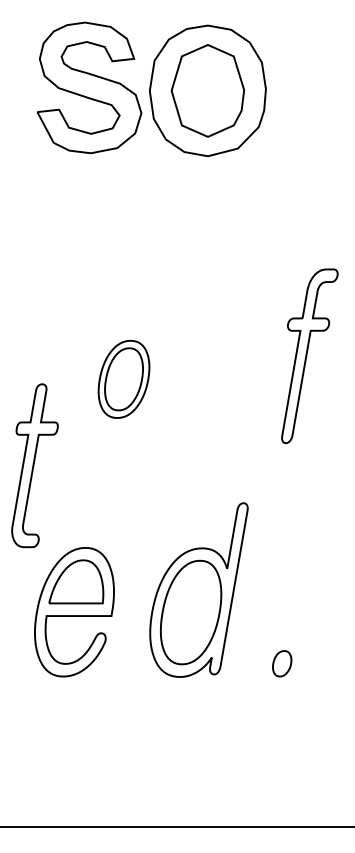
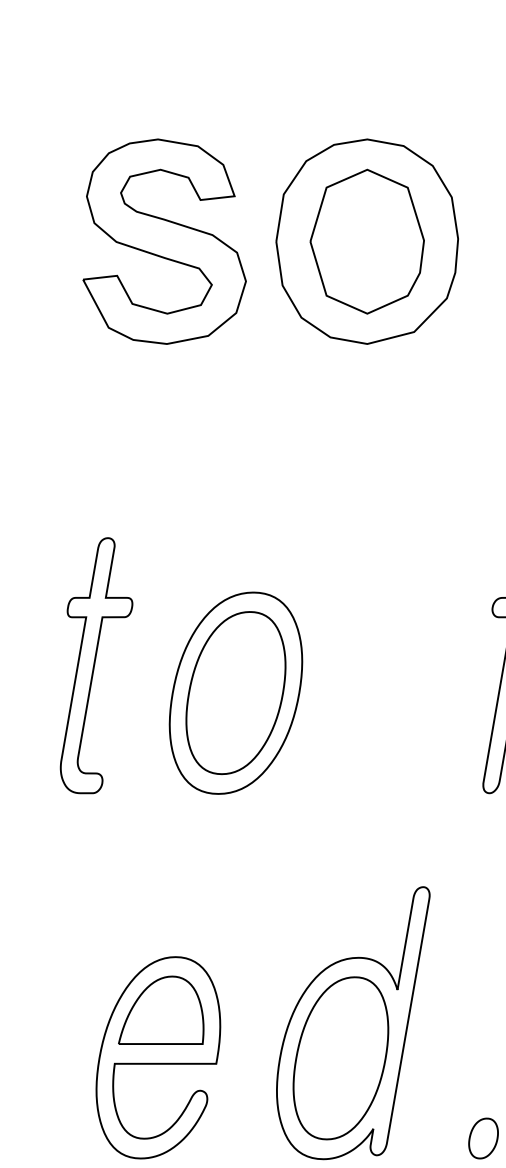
part: (89, 87) -> (164, 241), moved
part: (123, 379) -> (235, 693), size x1.67
part: (34, 465) -> (95, 665), moved

